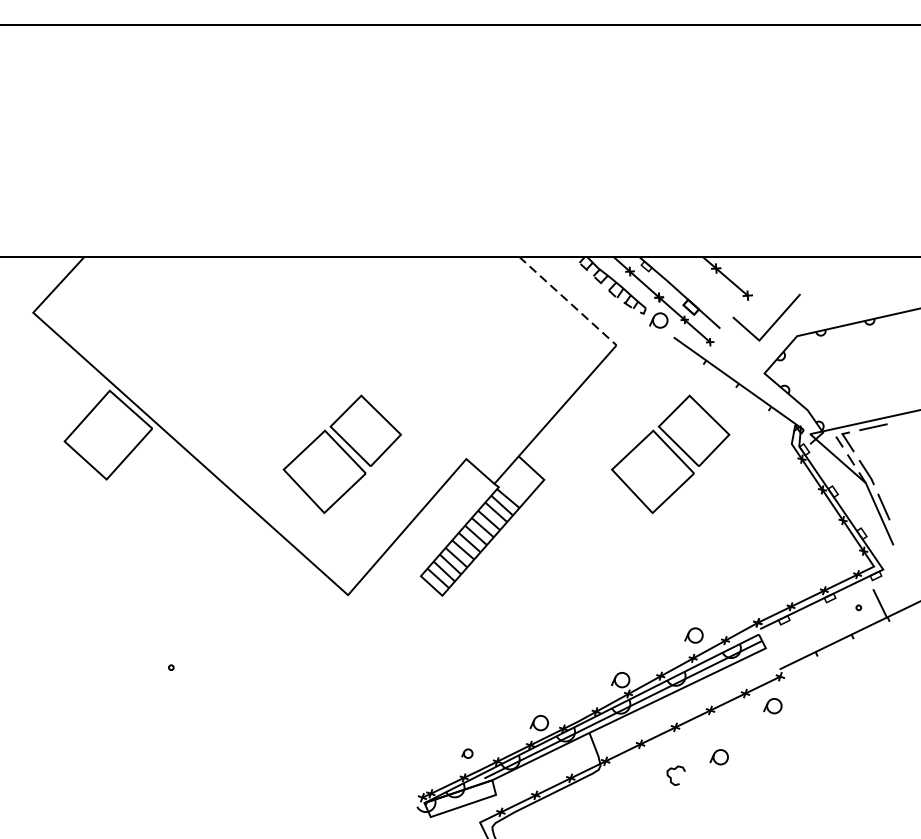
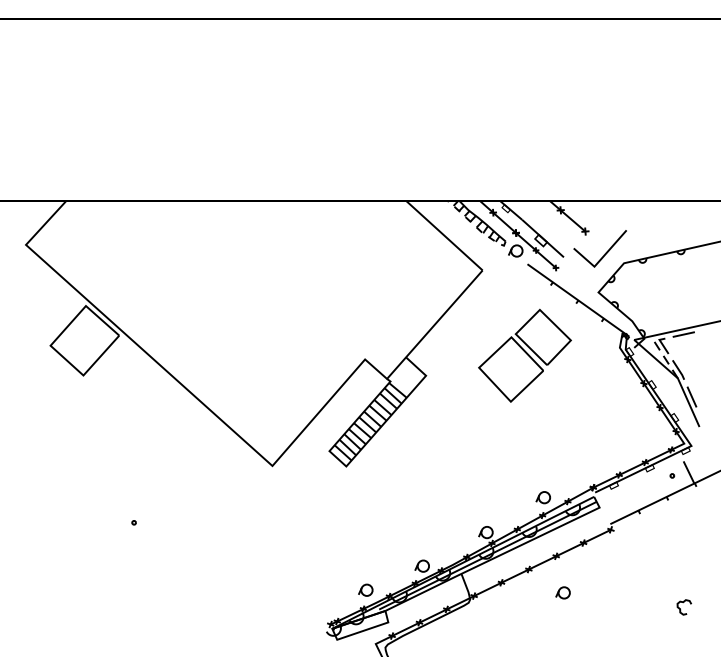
line: (567, 301) -> (444, 236), dashed -> solid
part: (341, 453) -> (267, 355), removed
part: (772, 705) -> (604, 552), removed
part: (466, 752) -> (365, 589), size x1.67
curve: (675, 770) -> (683, 603), moved

